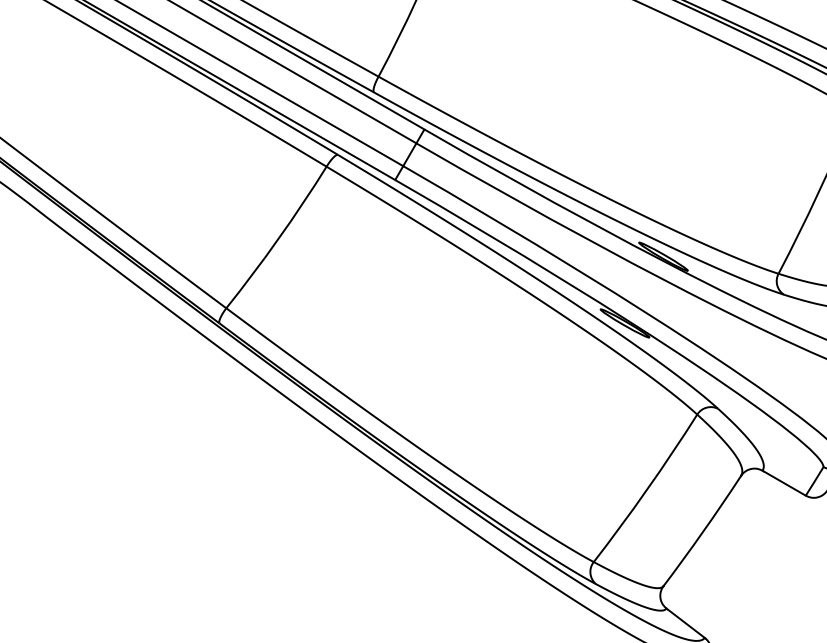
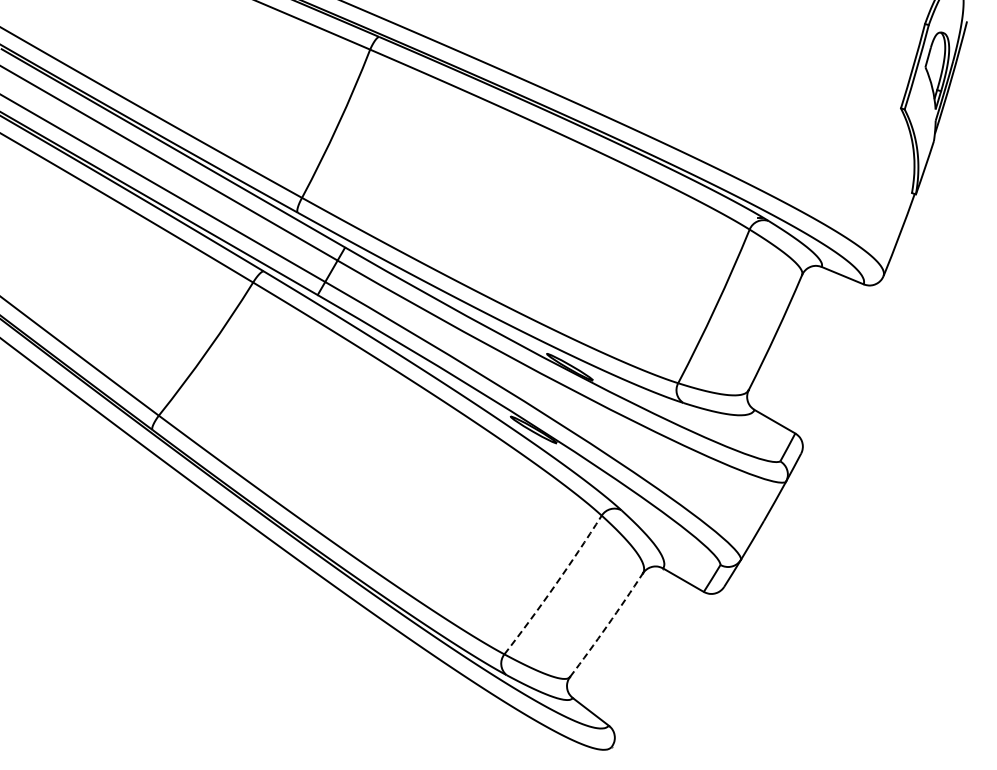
arc: (647, 489) -> (554, 586), solid -> dashed
arc: (703, 531) -> (607, 625), solid -> dashed

